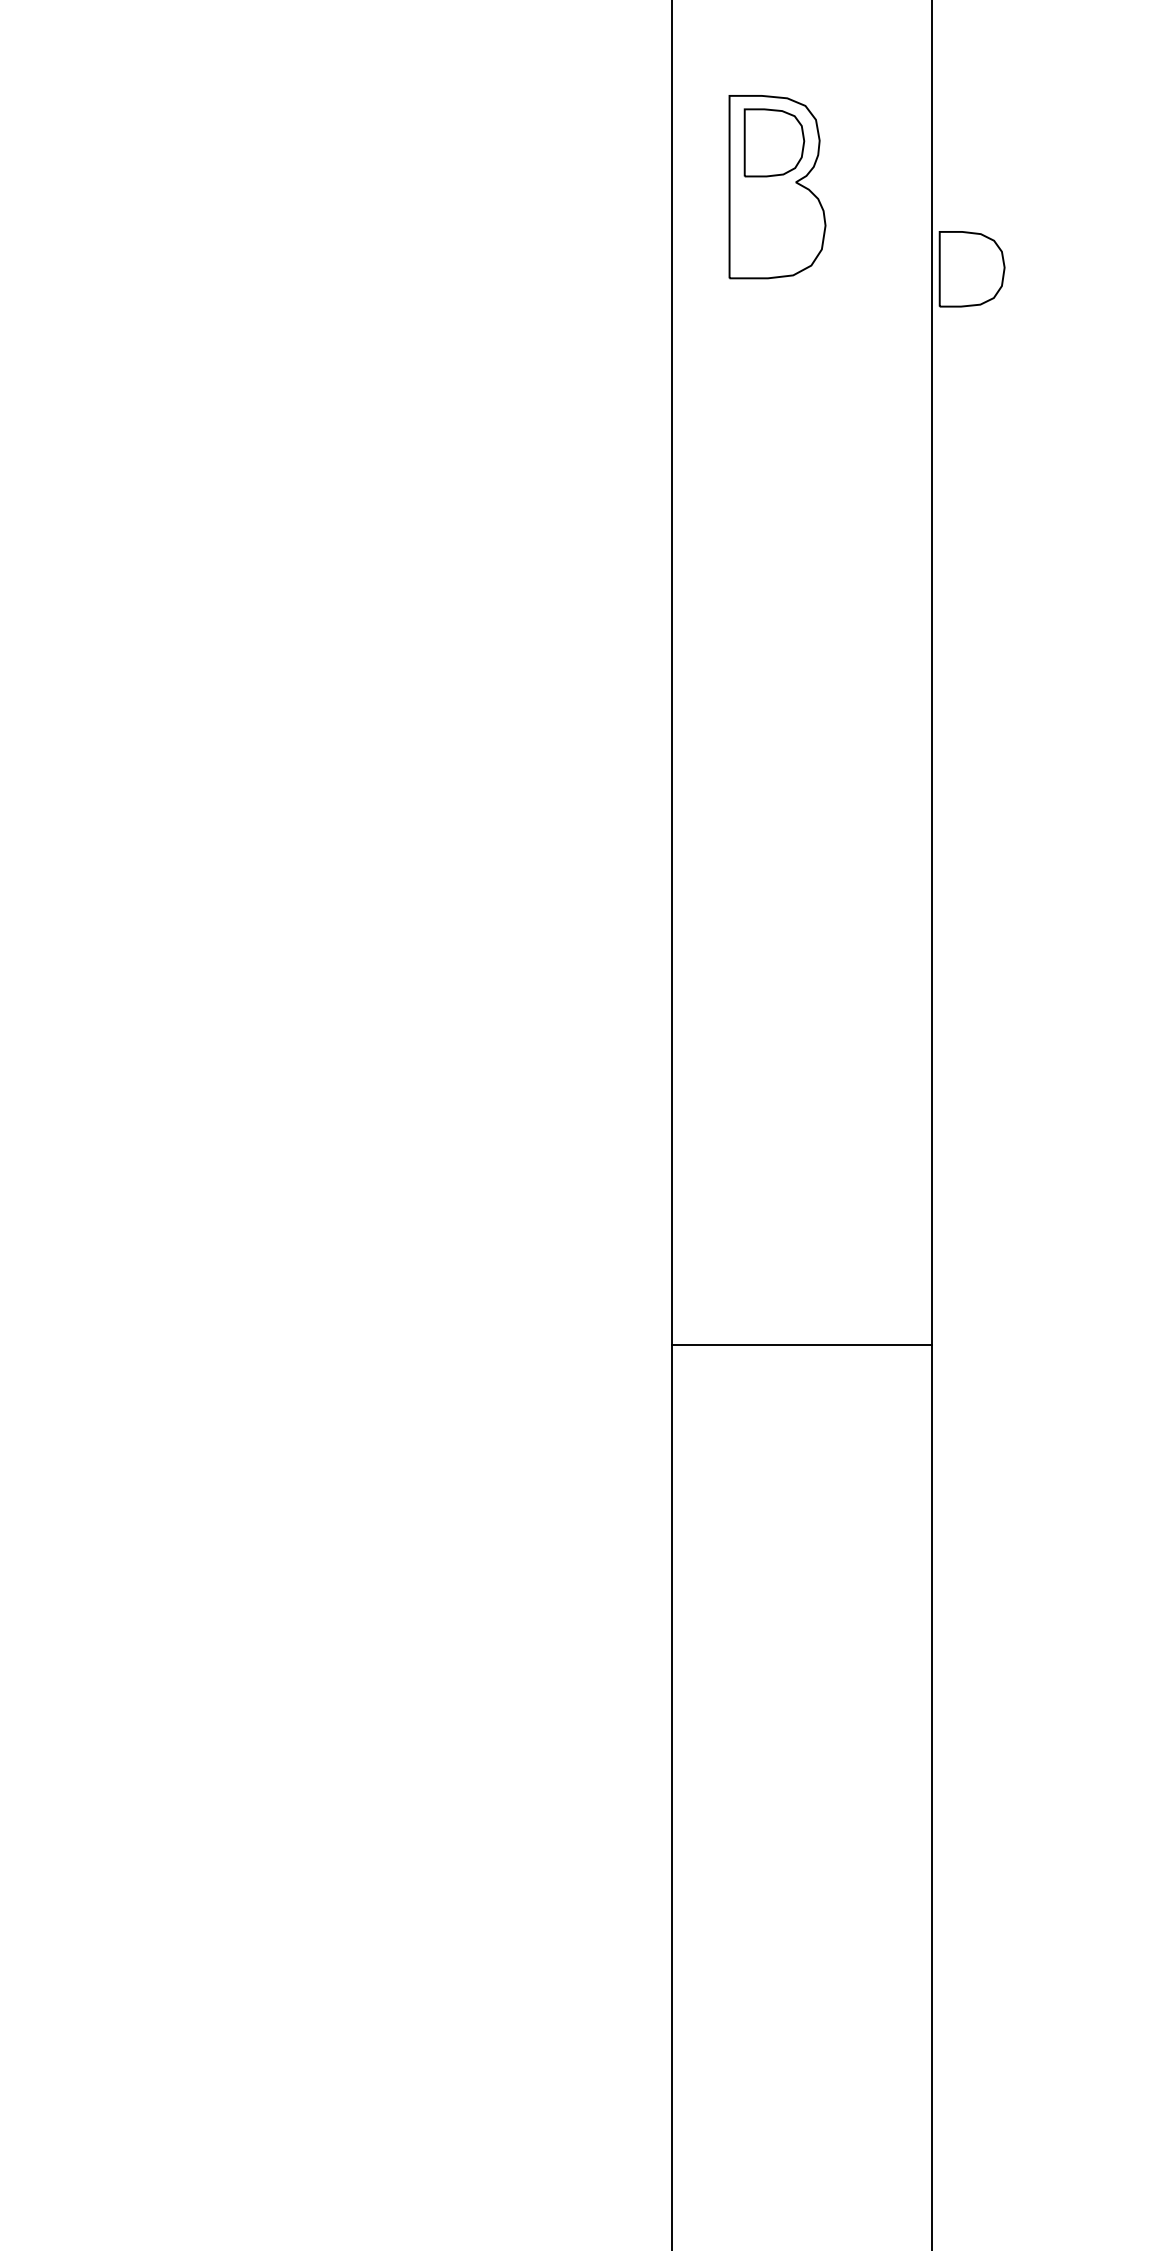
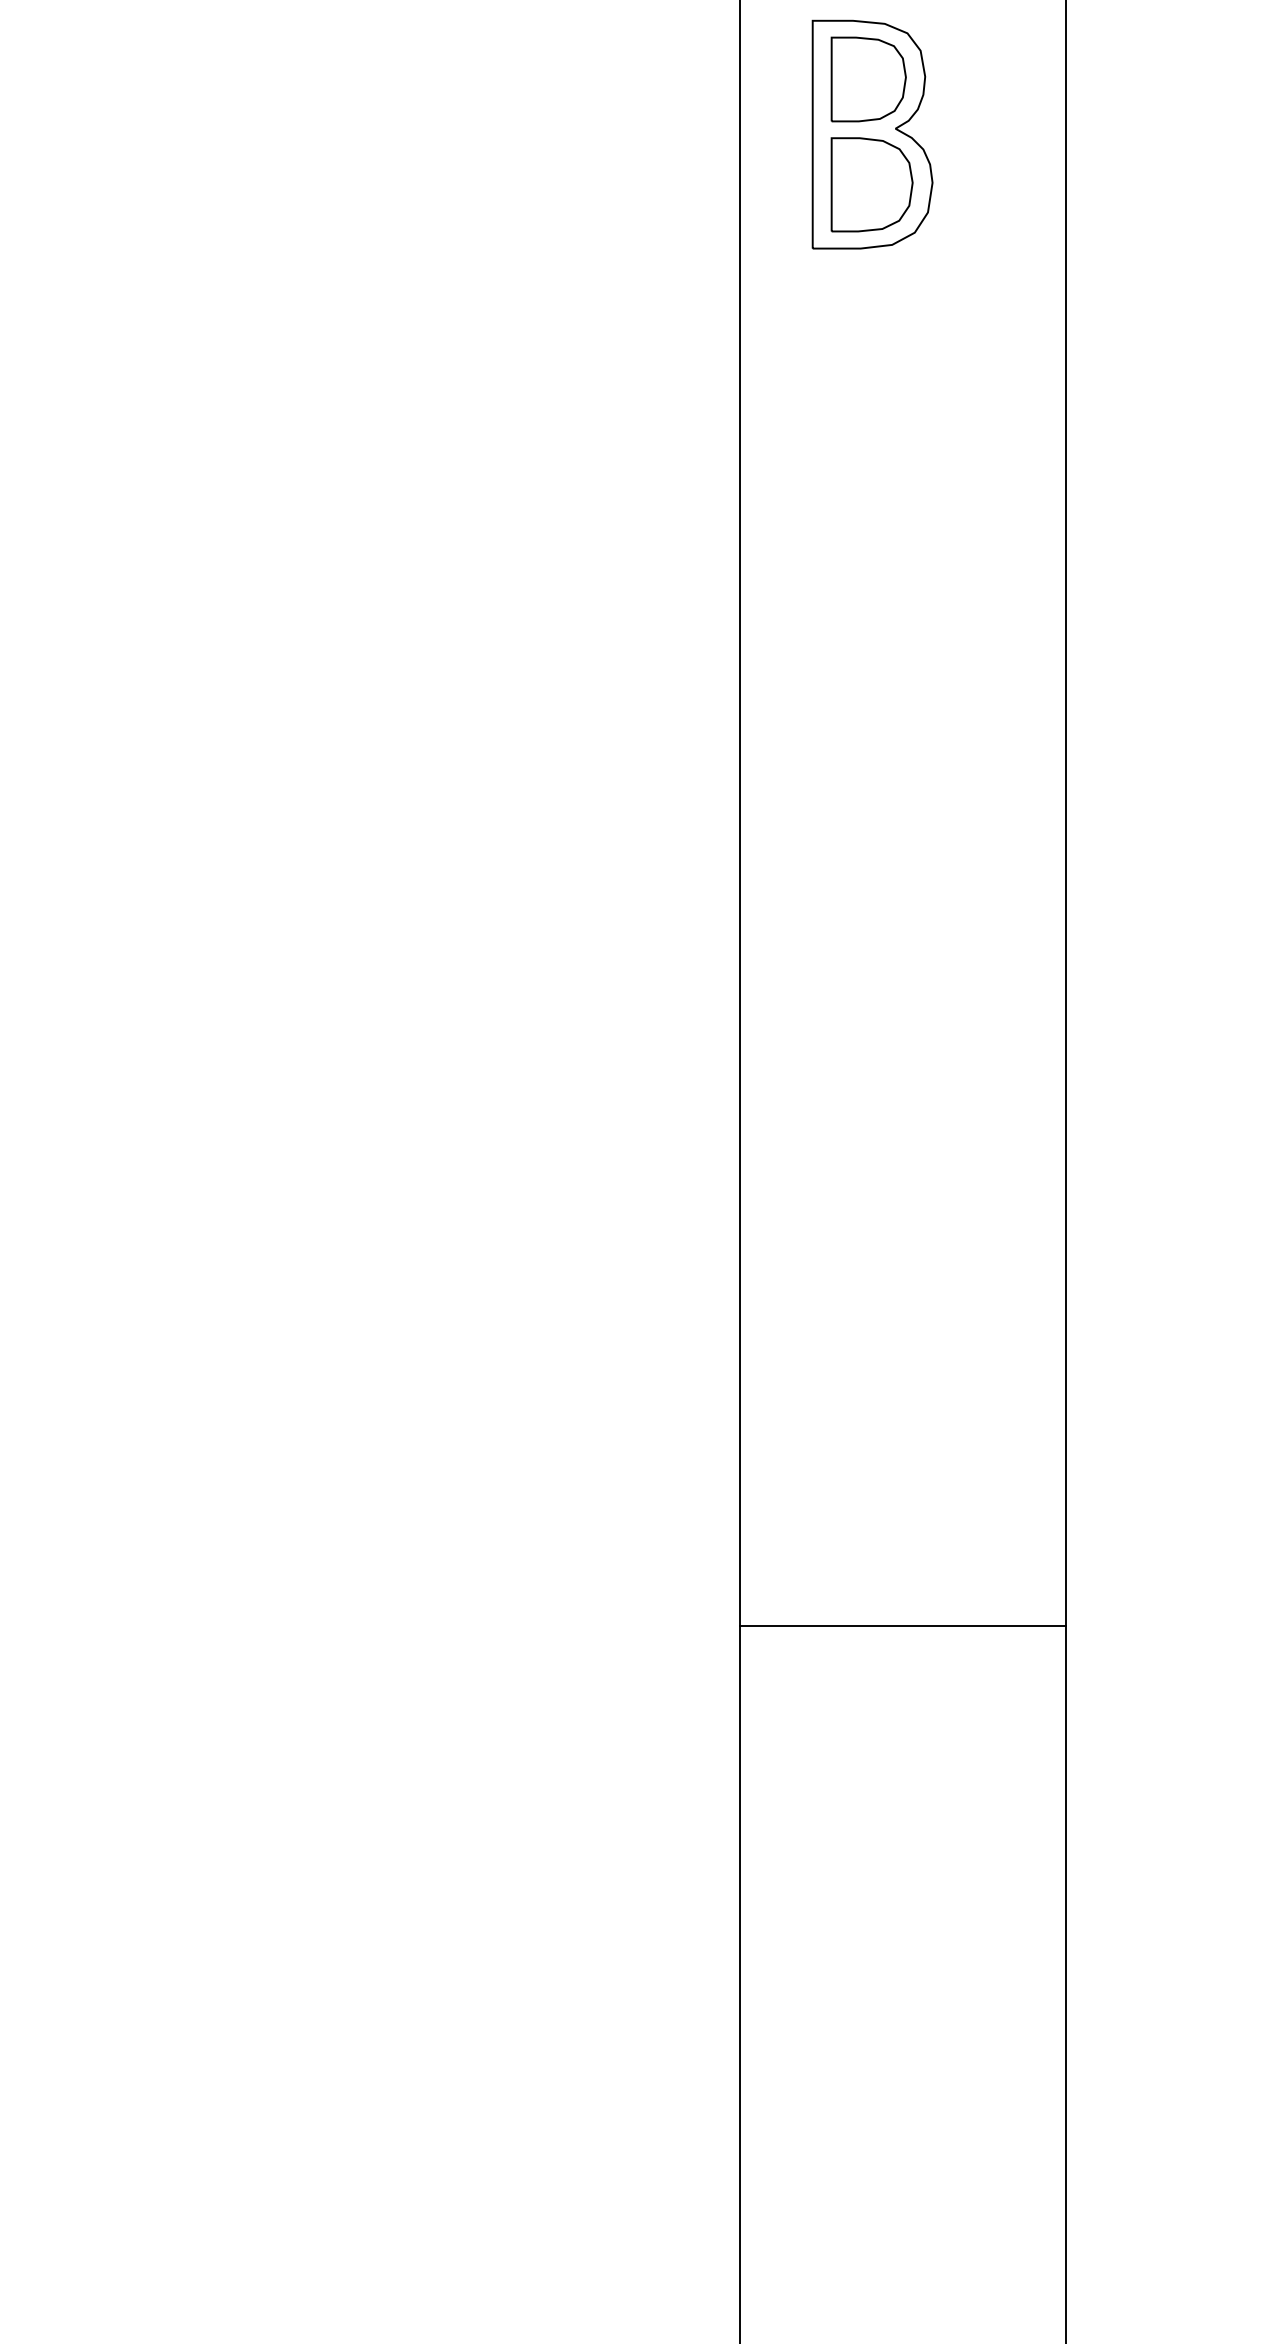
part: (971, 269) -> (871, 185), moved
line: (801, 1344) -> (902, 1625), moved

